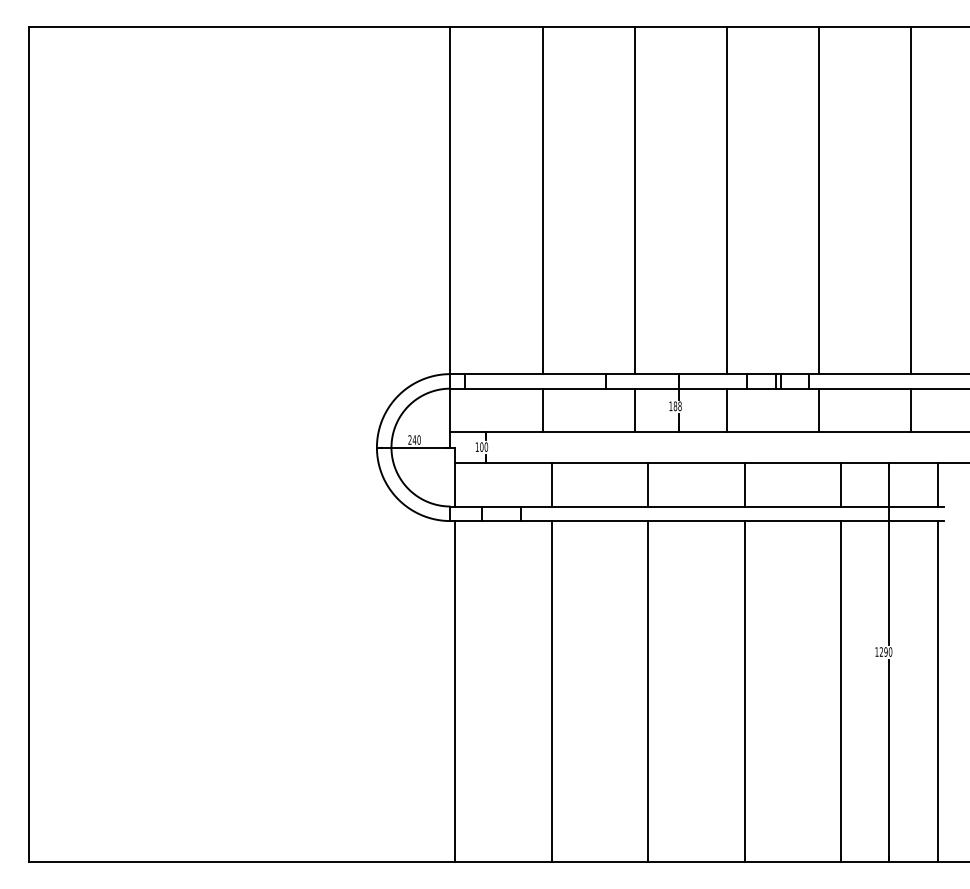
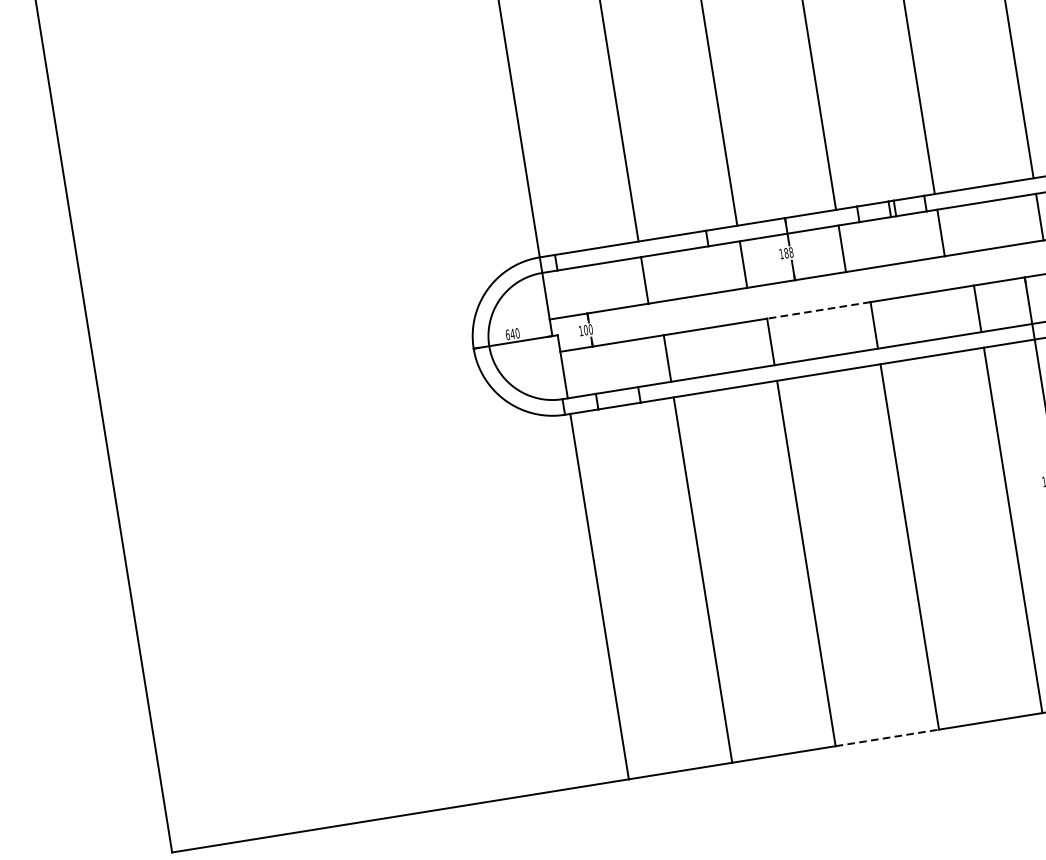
text: (409, 439) -> (507, 334), 240 -> 640
line: (696, 463) -> (818, 310), solid -> dashed
line: (697, 862) -> (888, 738), solid -> dashed

